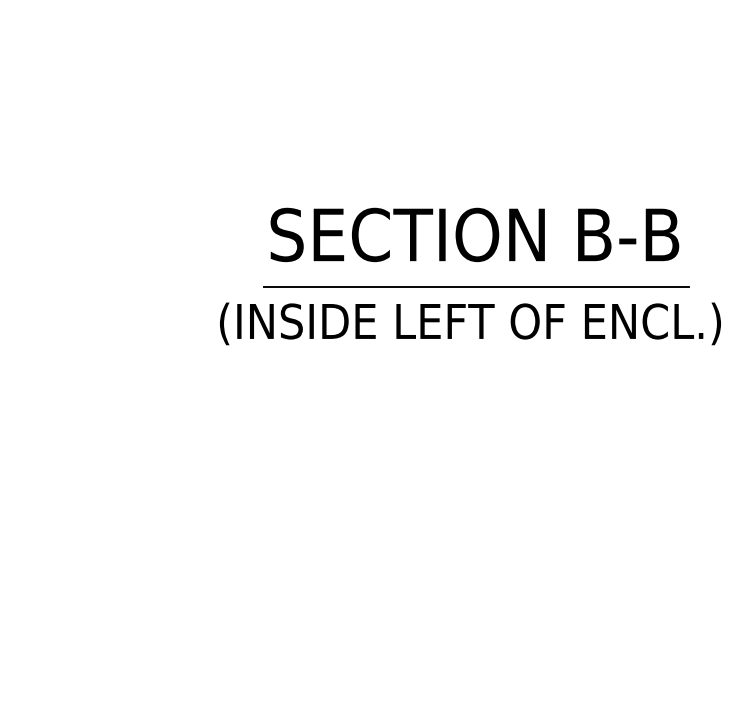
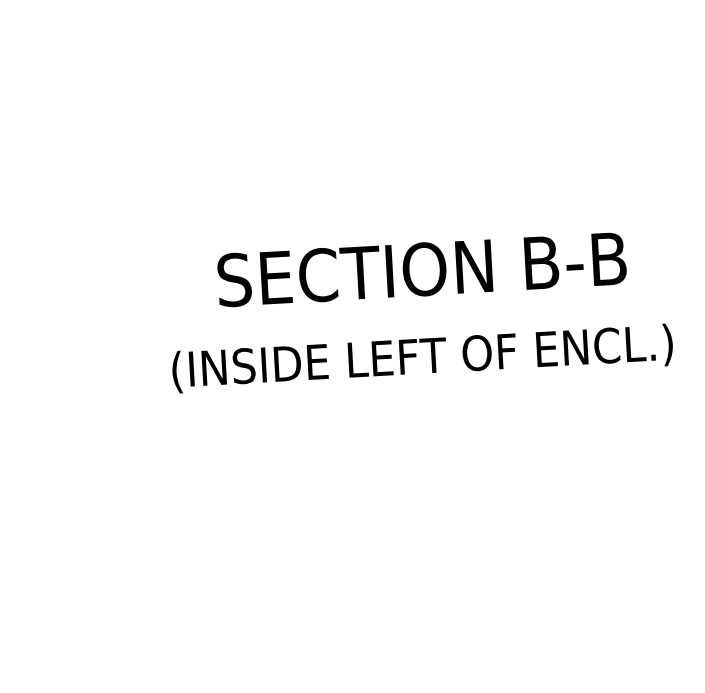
line: (476, 286) -> (426, 320), removed

